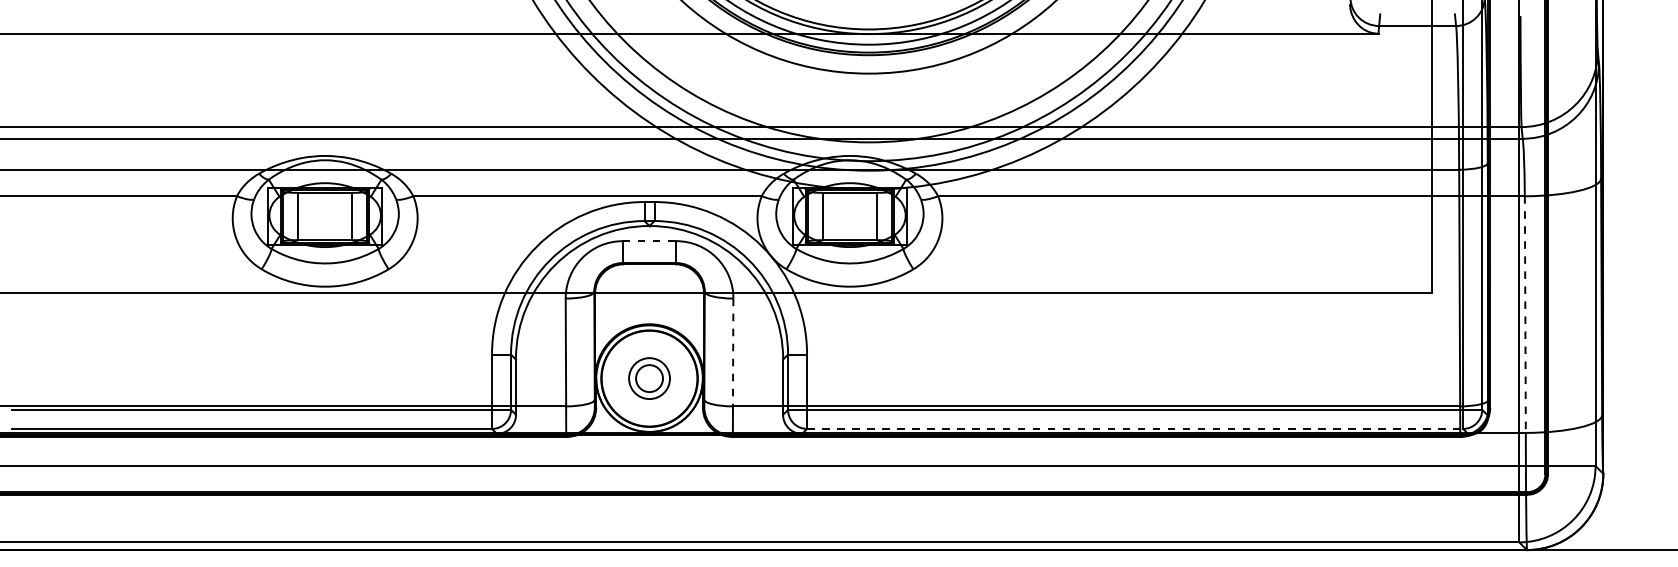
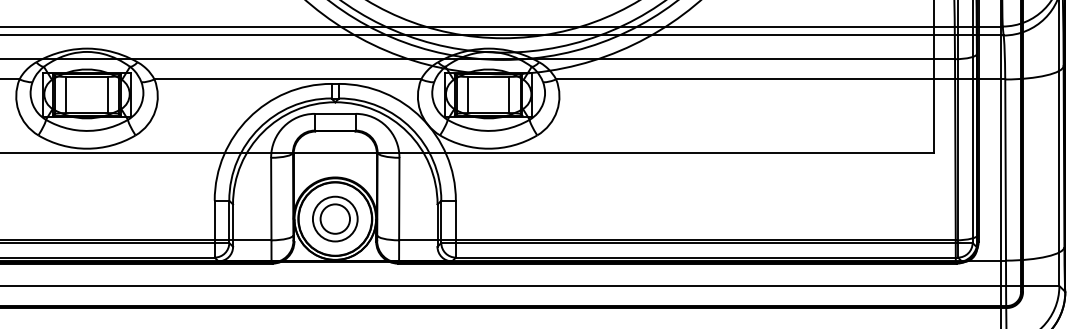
line: (649, 241) -> (335, 114), dashed -> solid
line: (1525, 315) -> (1005, 170), dashed -> solid
line: (733, 352) -> (399, 199), dashed -> solid
part: (649, 378) -> (335, 218), size x1.43
line: (1135, 428) -> (707, 257), dashed -> solid

